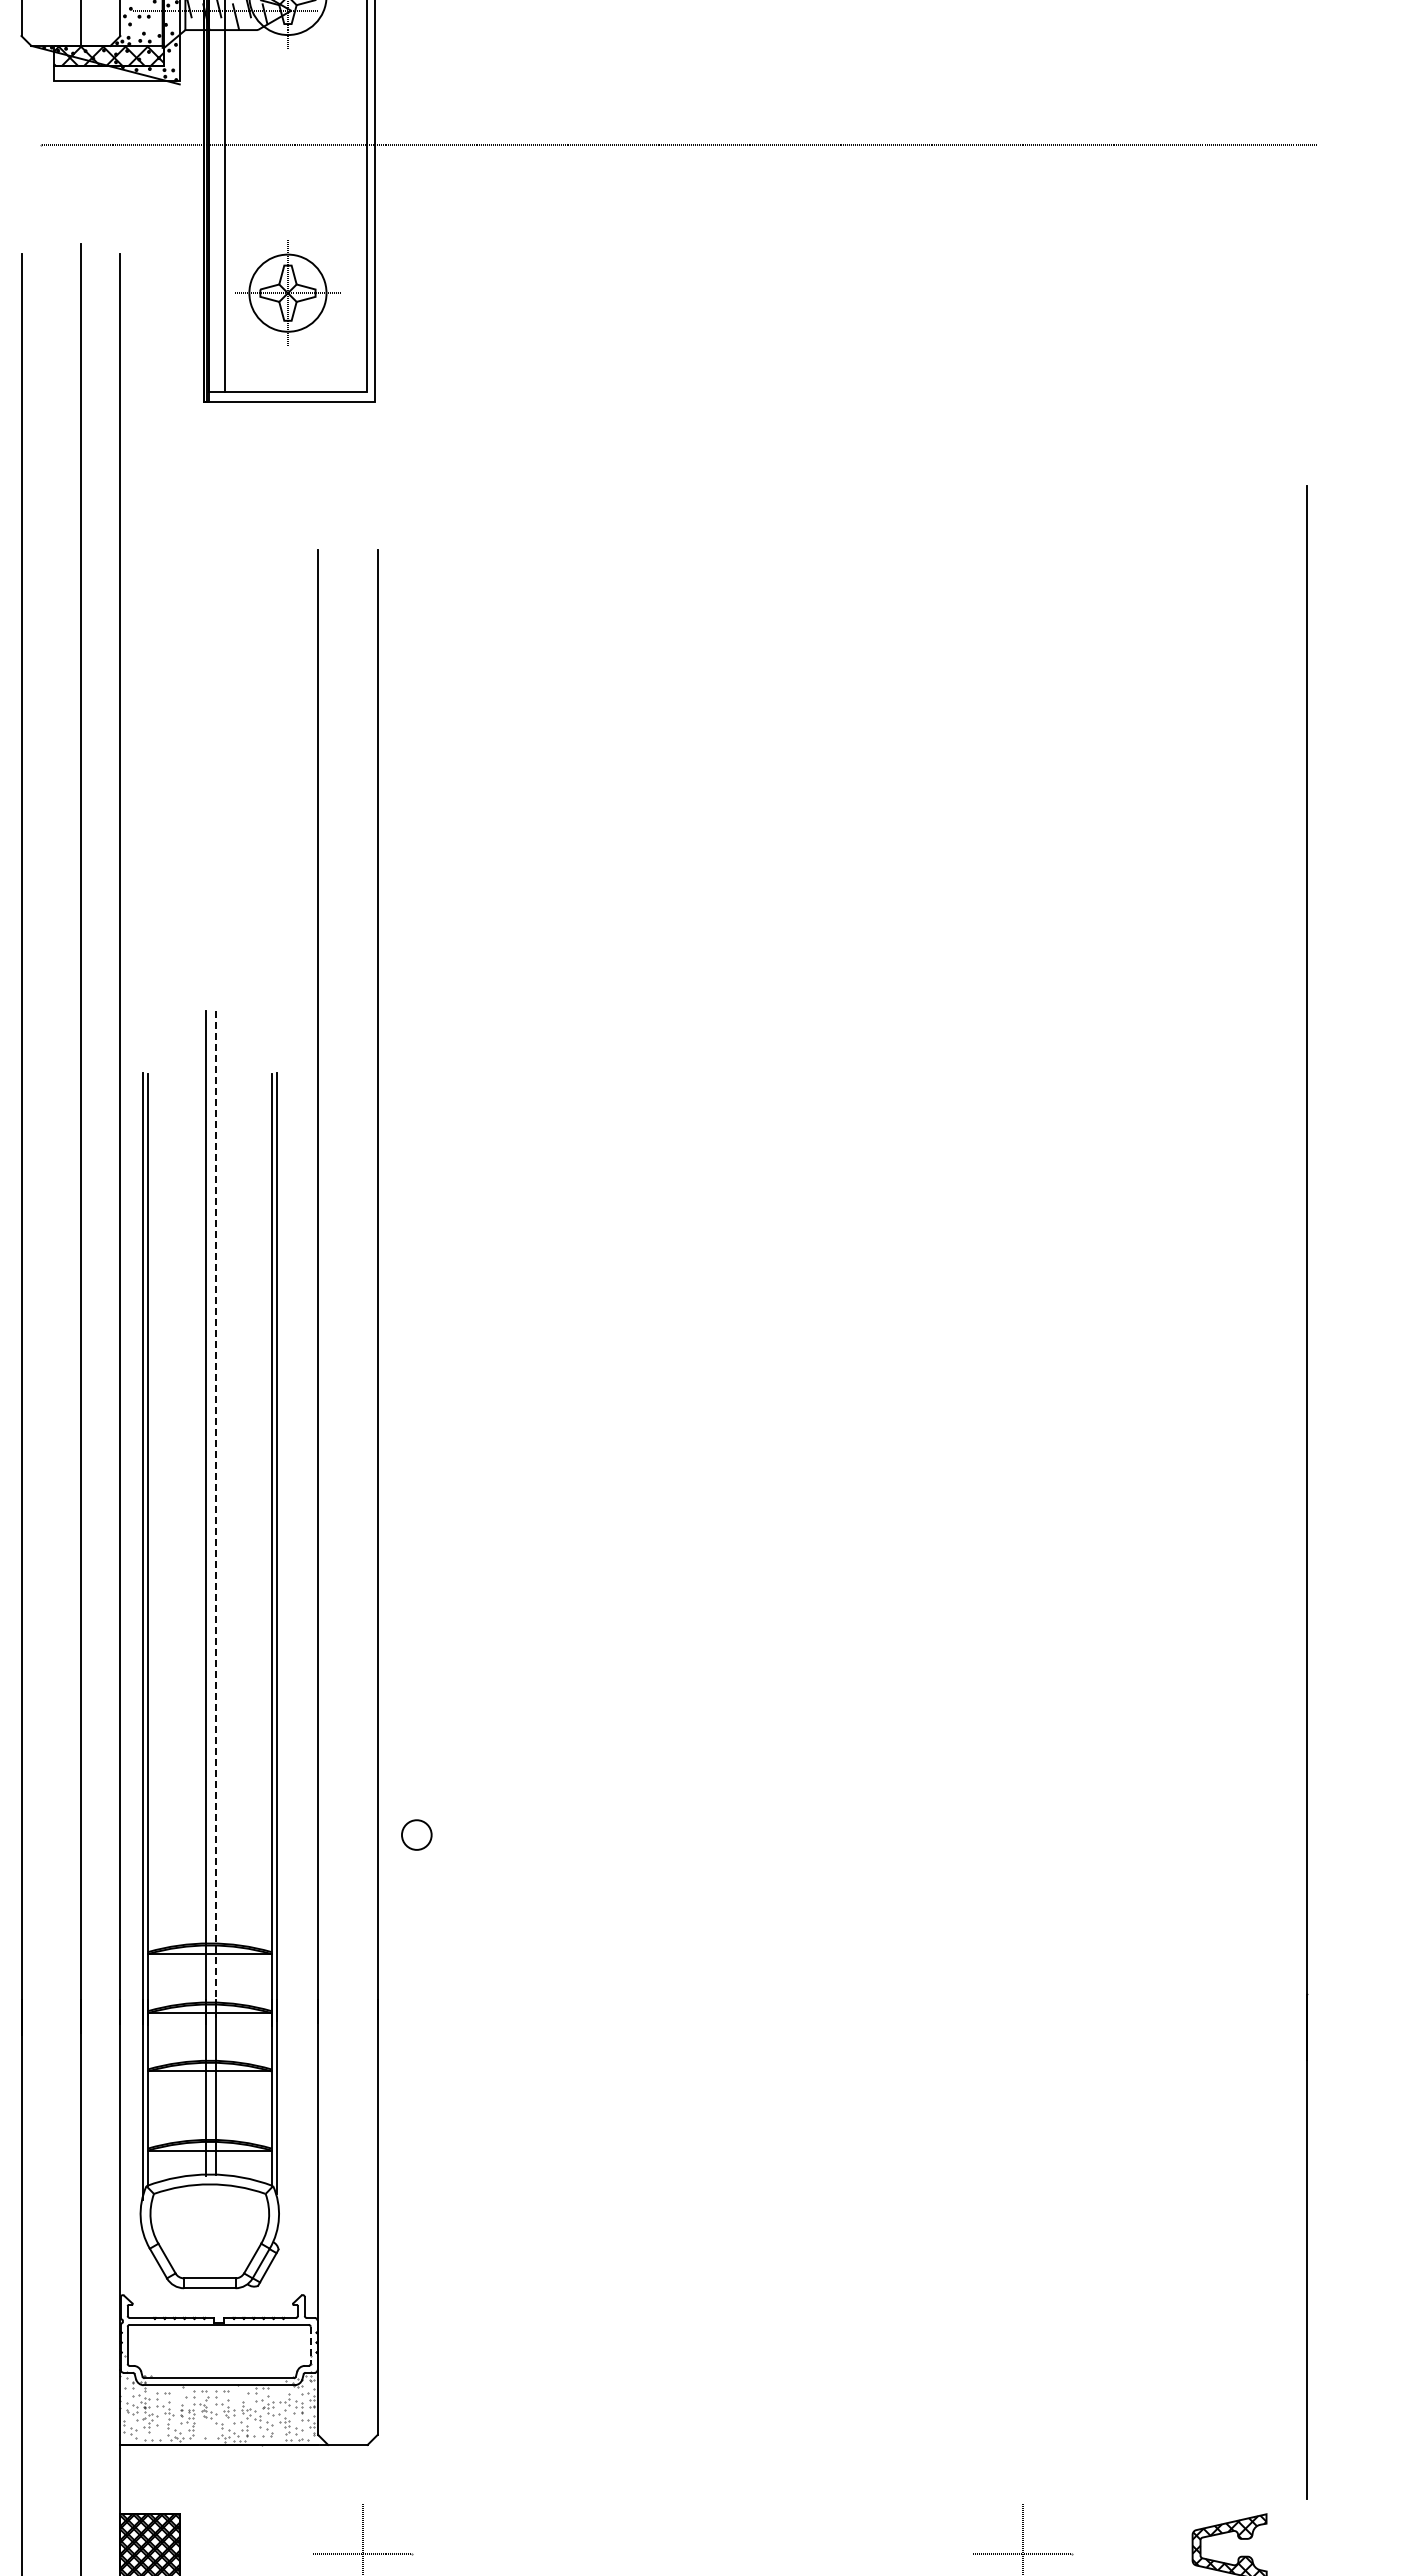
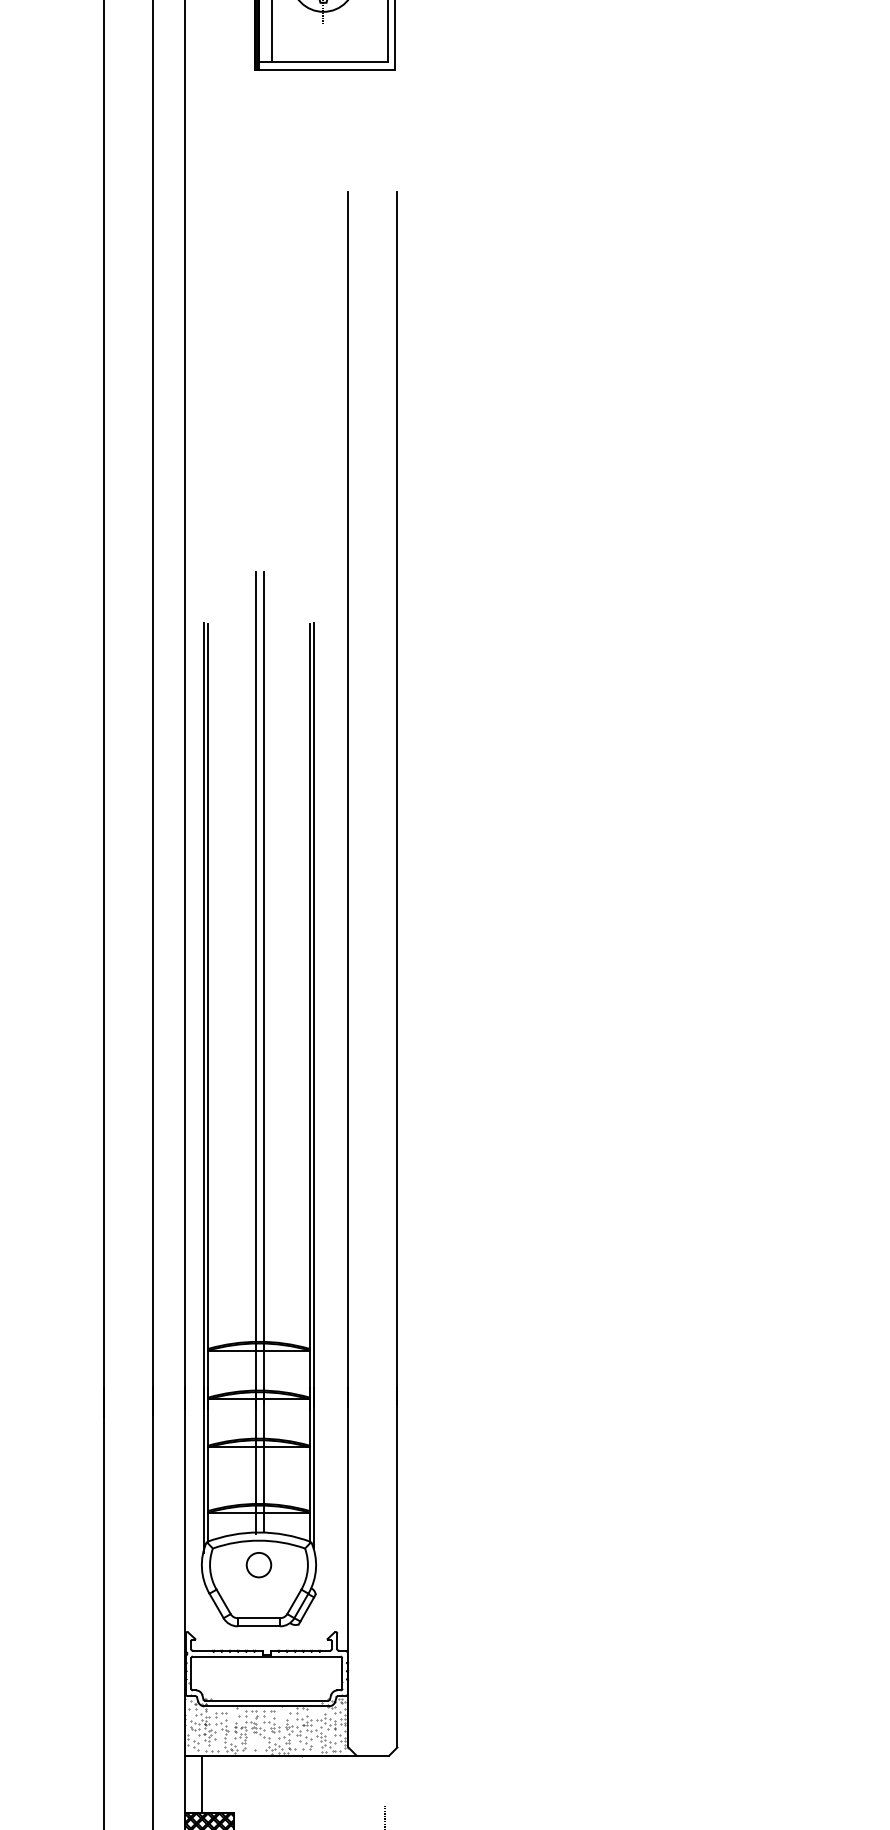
line: (216, 1514) -> (264, 987), dashed -> solid
circle: (416, 1834) -> (258, 1564), moved
line: (310, 2345) -> (342, 1673), dashed -> solid
line: (140, 2479) -> (201, 1784), added

